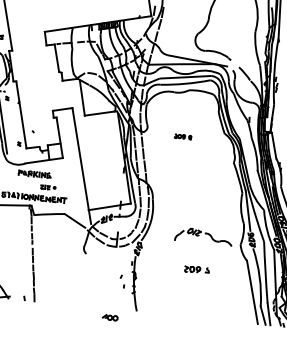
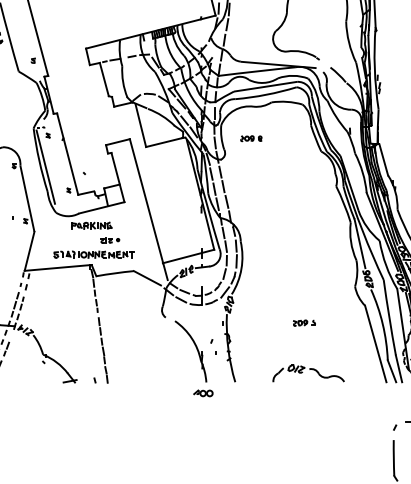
part: (183, 136) -> (251, 138), moved
part: (203, 236) -> (308, 373), moved
part: (197, 269) -> (304, 322), size x0.71
part: (108, 282) -> (196, 349), added

